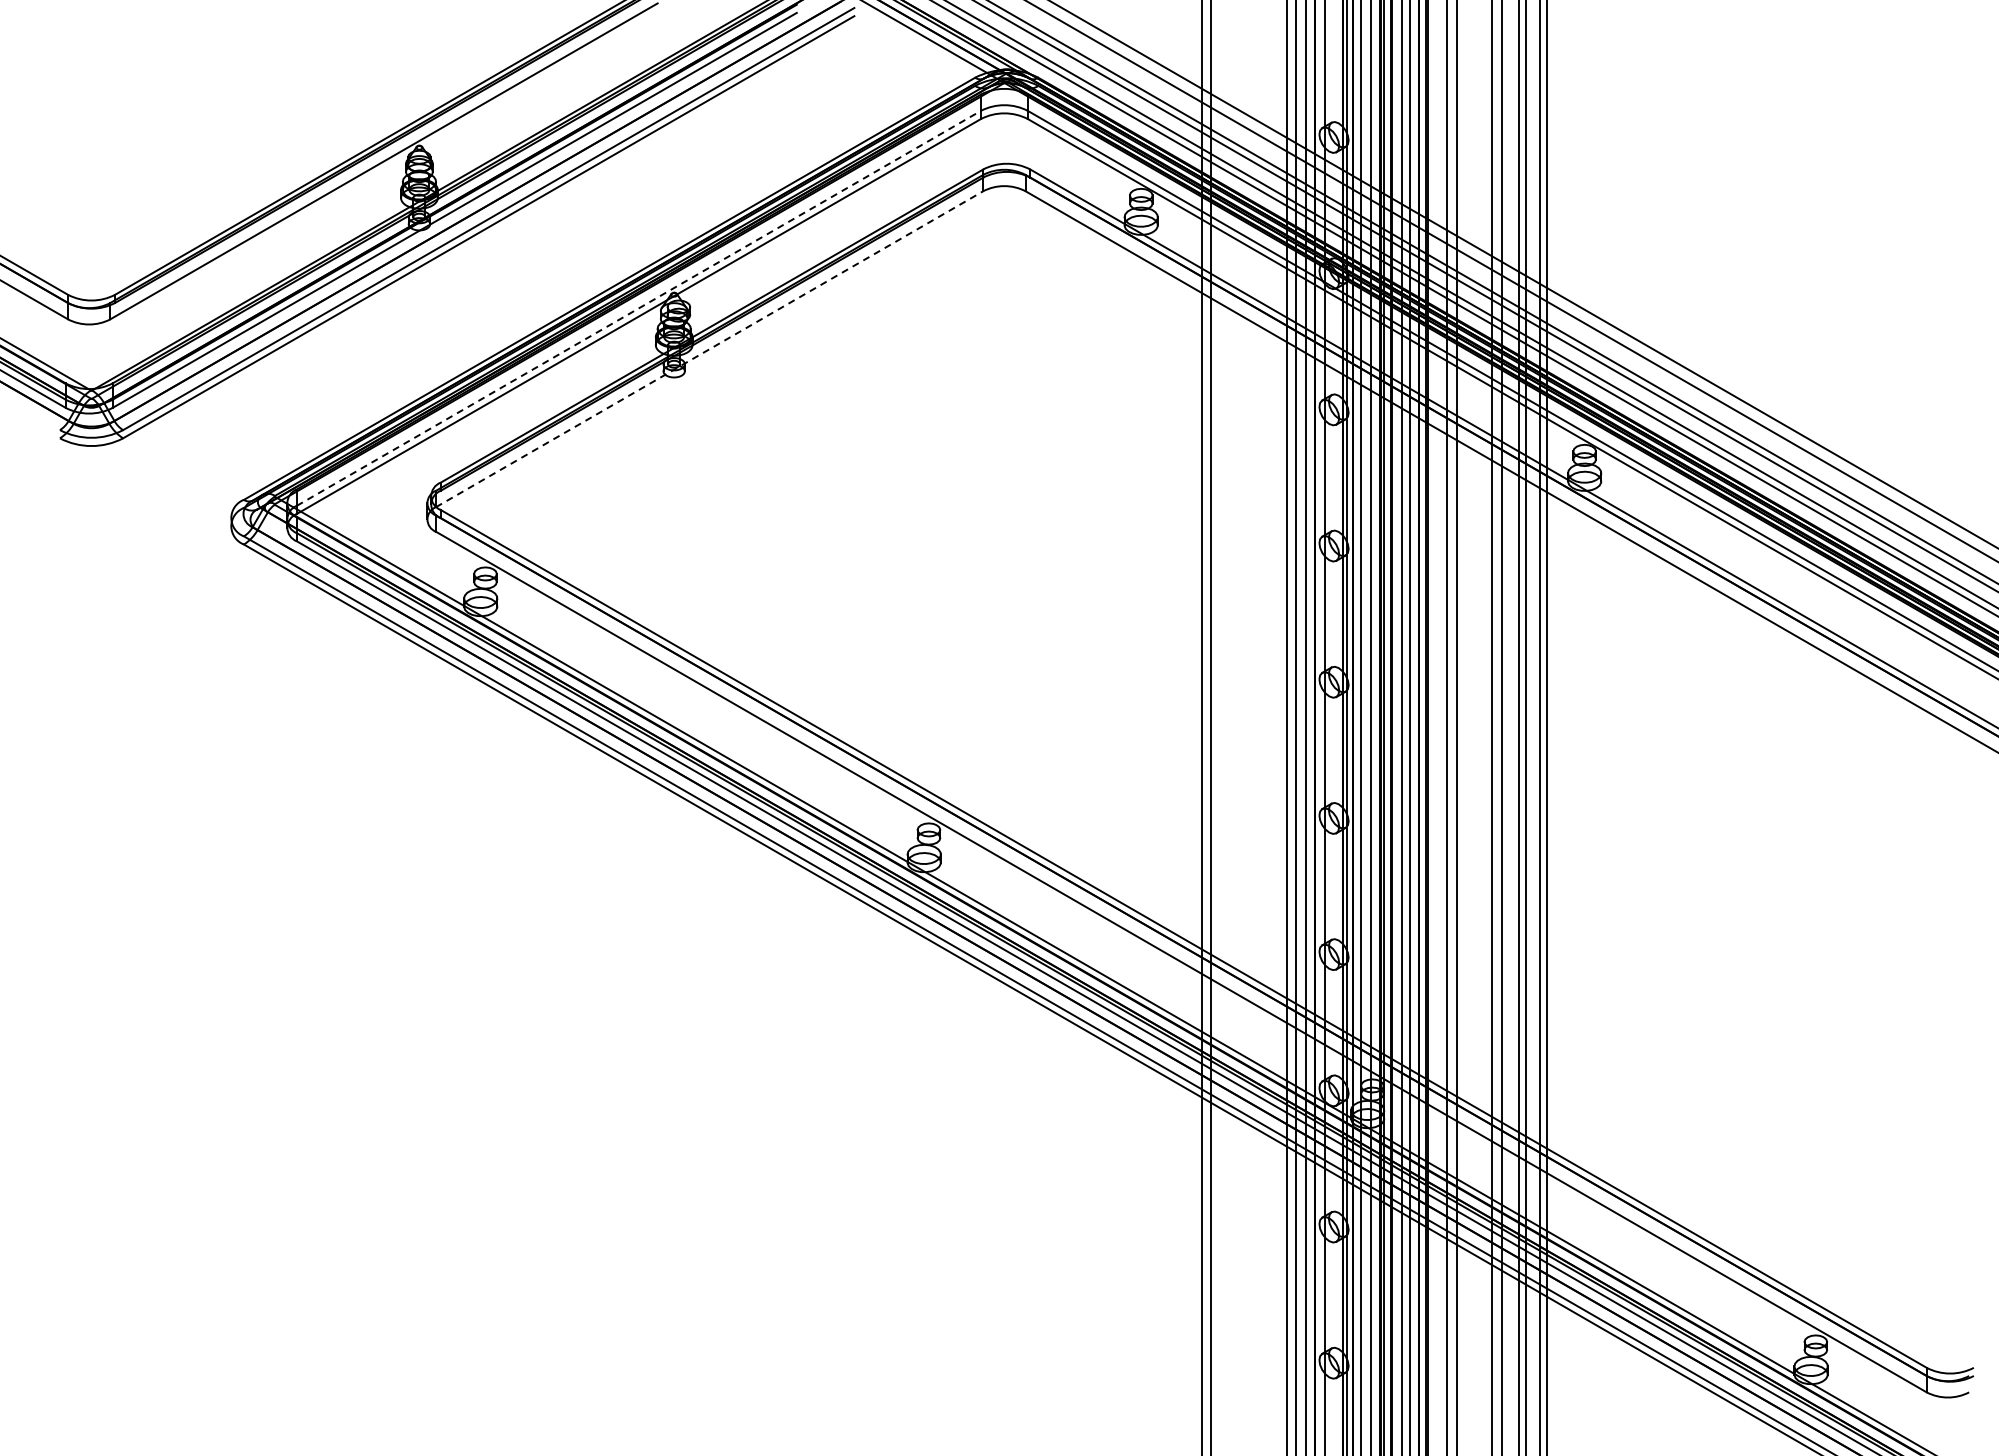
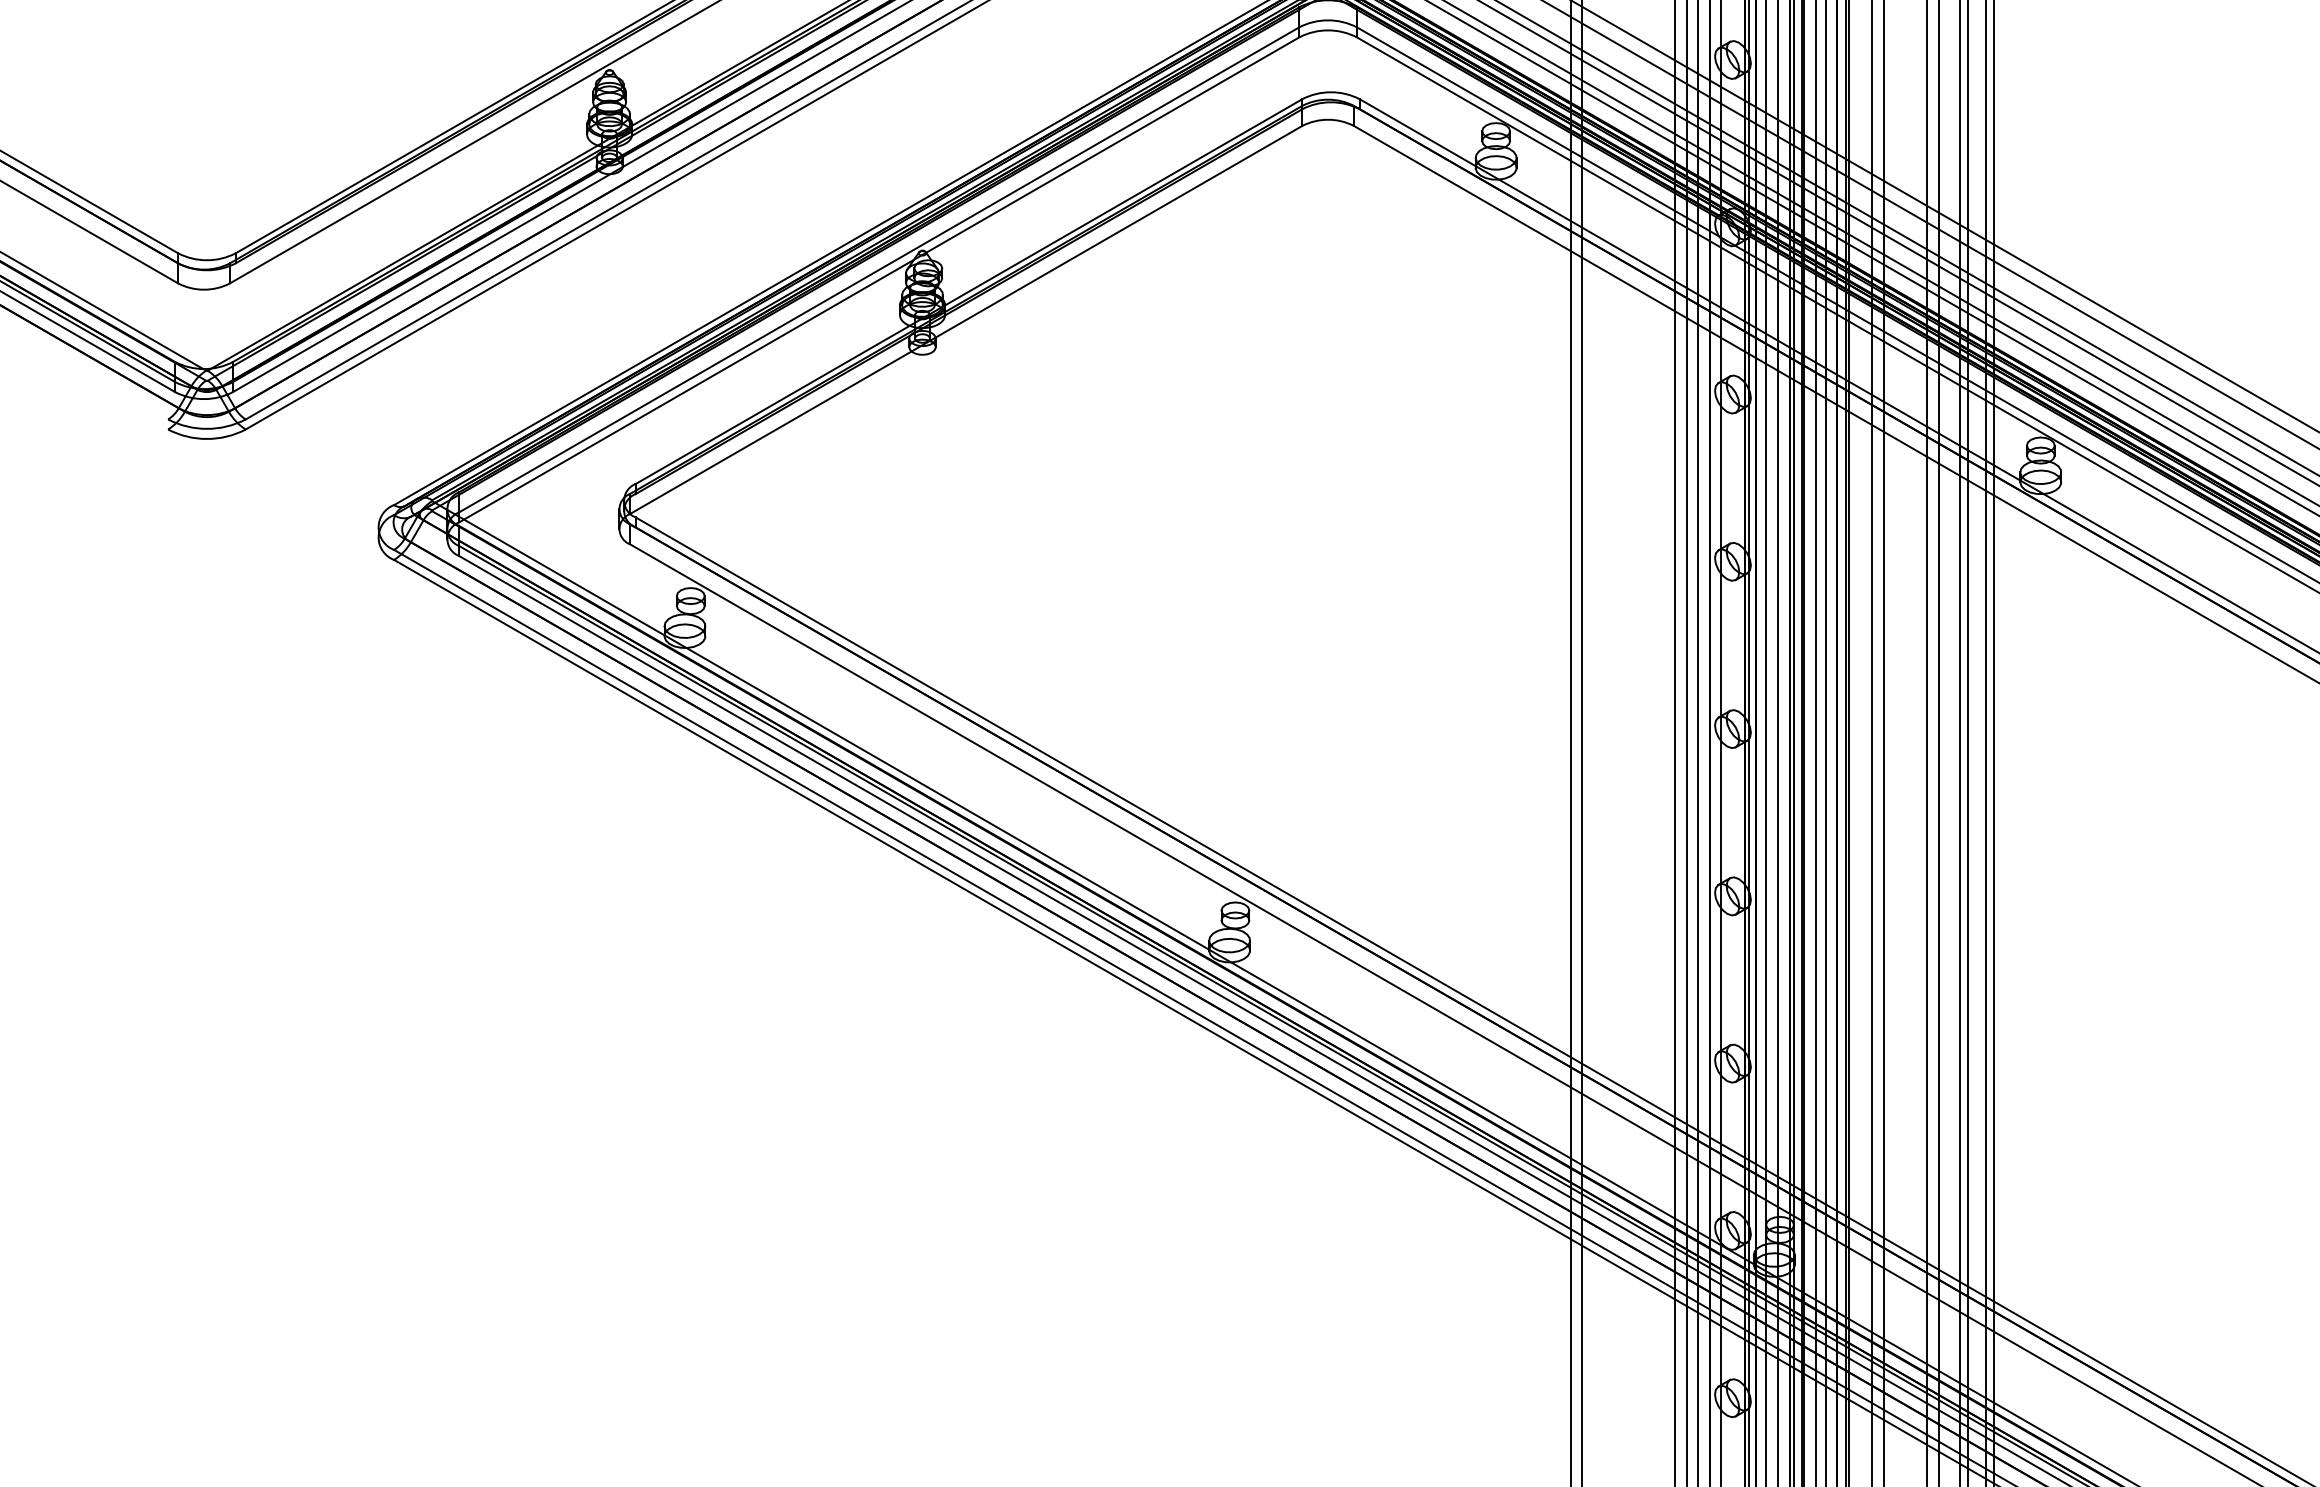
line: (638, 308) -> (878, 270), dashed -> solid
line: (709, 349) -> (965, 320), dashed -> solid

